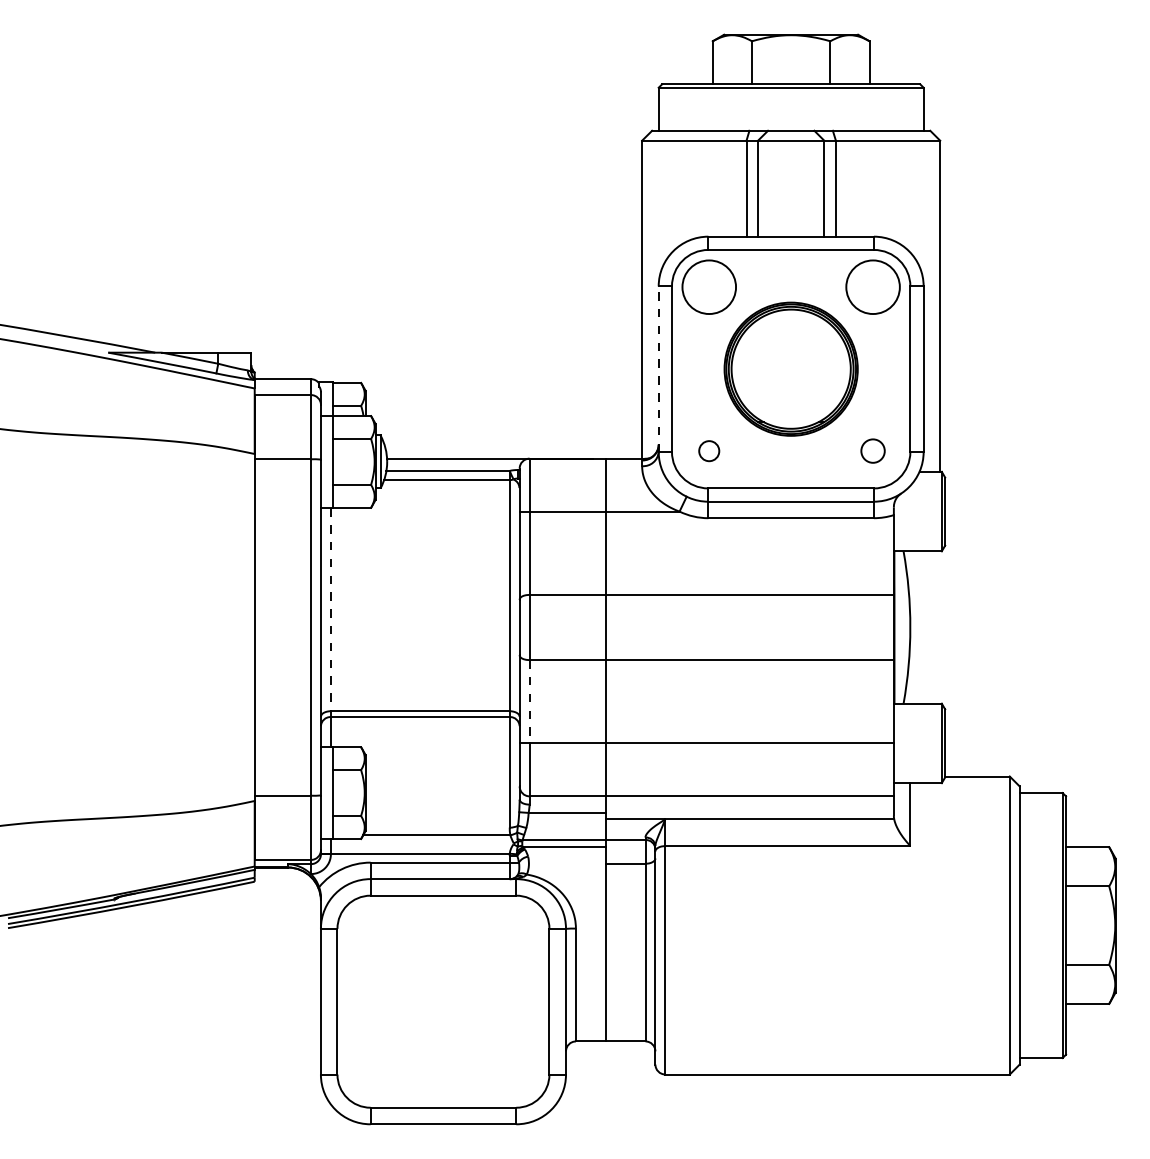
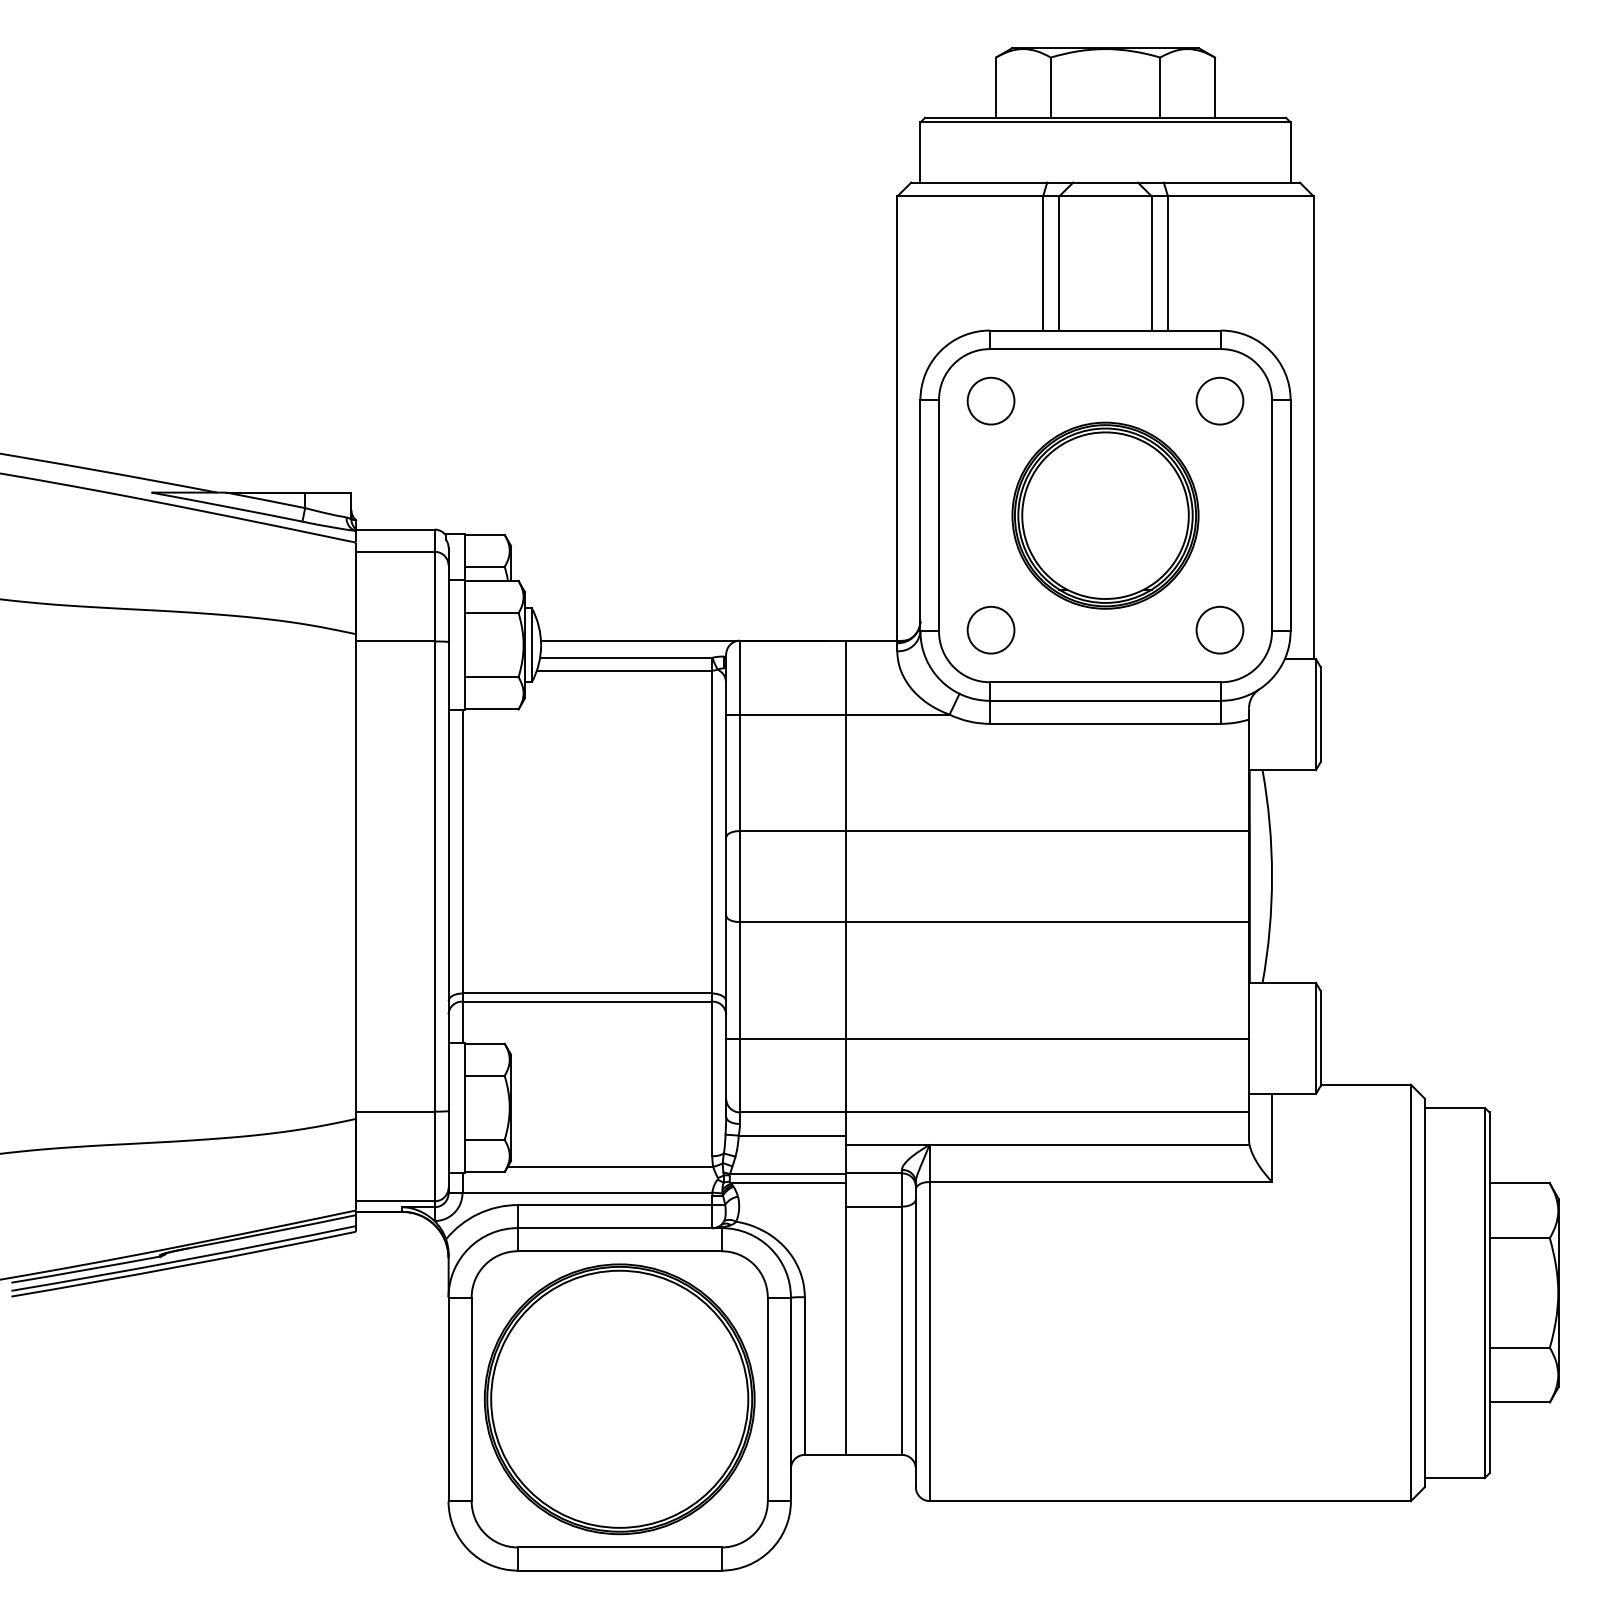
circle: (708, 286) -> (990, 400), size x0.62
circle: (872, 286) -> (1219, 400), size x0.62
line: (658, 369) -> (920, 516), dashed -> solid
circle: (708, 450) -> (990, 629), size x1.67
circle: (872, 450) -> (1219, 629), size x1.43
line: (330, 610) -> (461, 852), dashed -> solid
line: (529, 701) -> (739, 979), dashed -> solid
part: (443, 1001) -> (619, 1399), added

